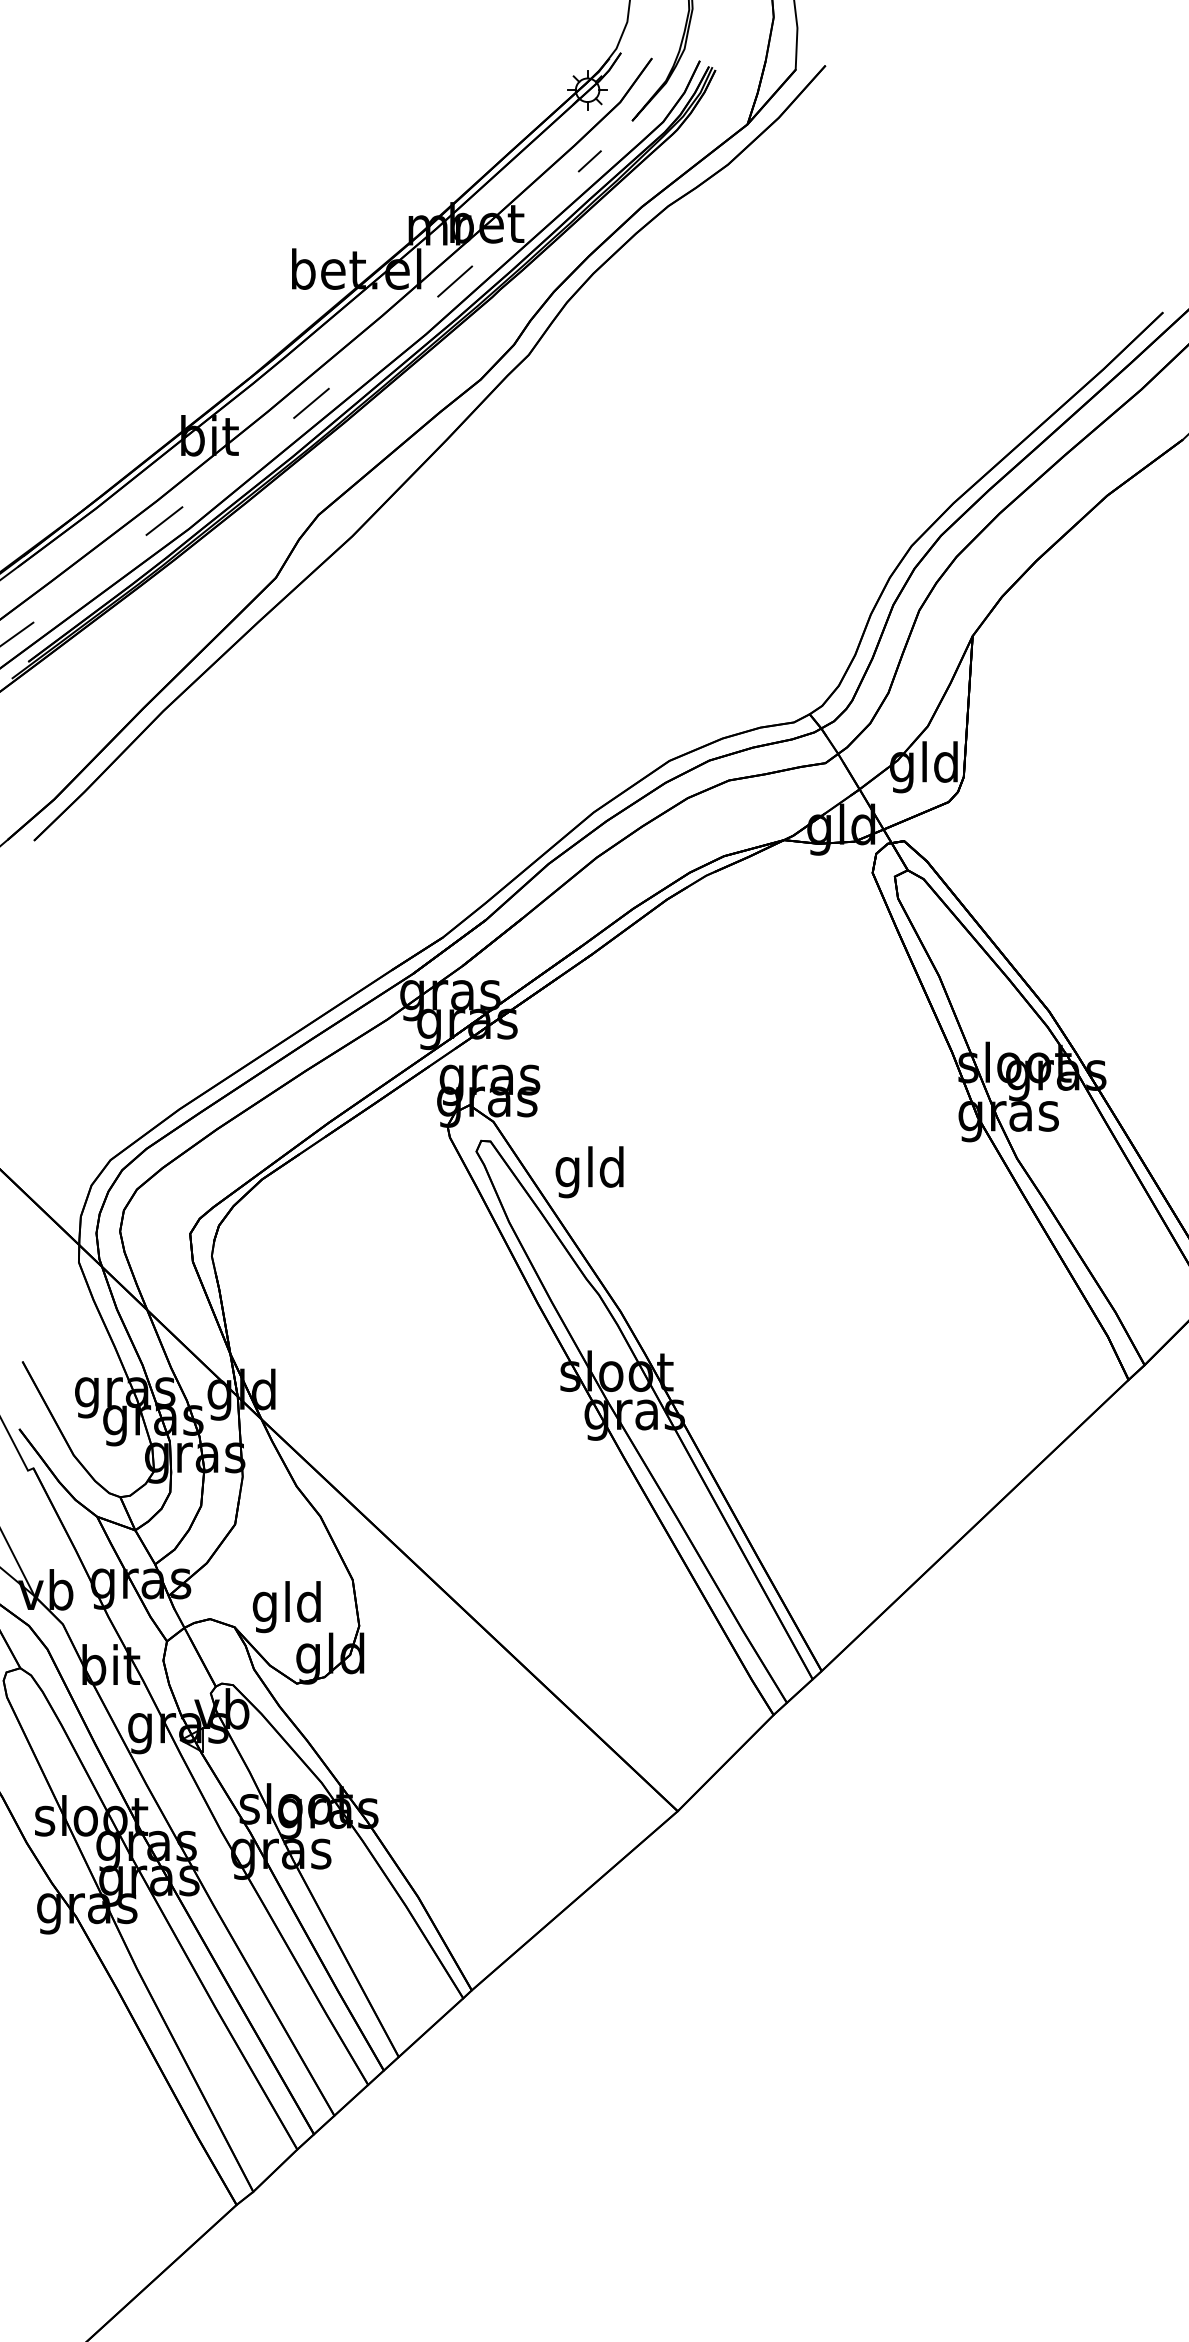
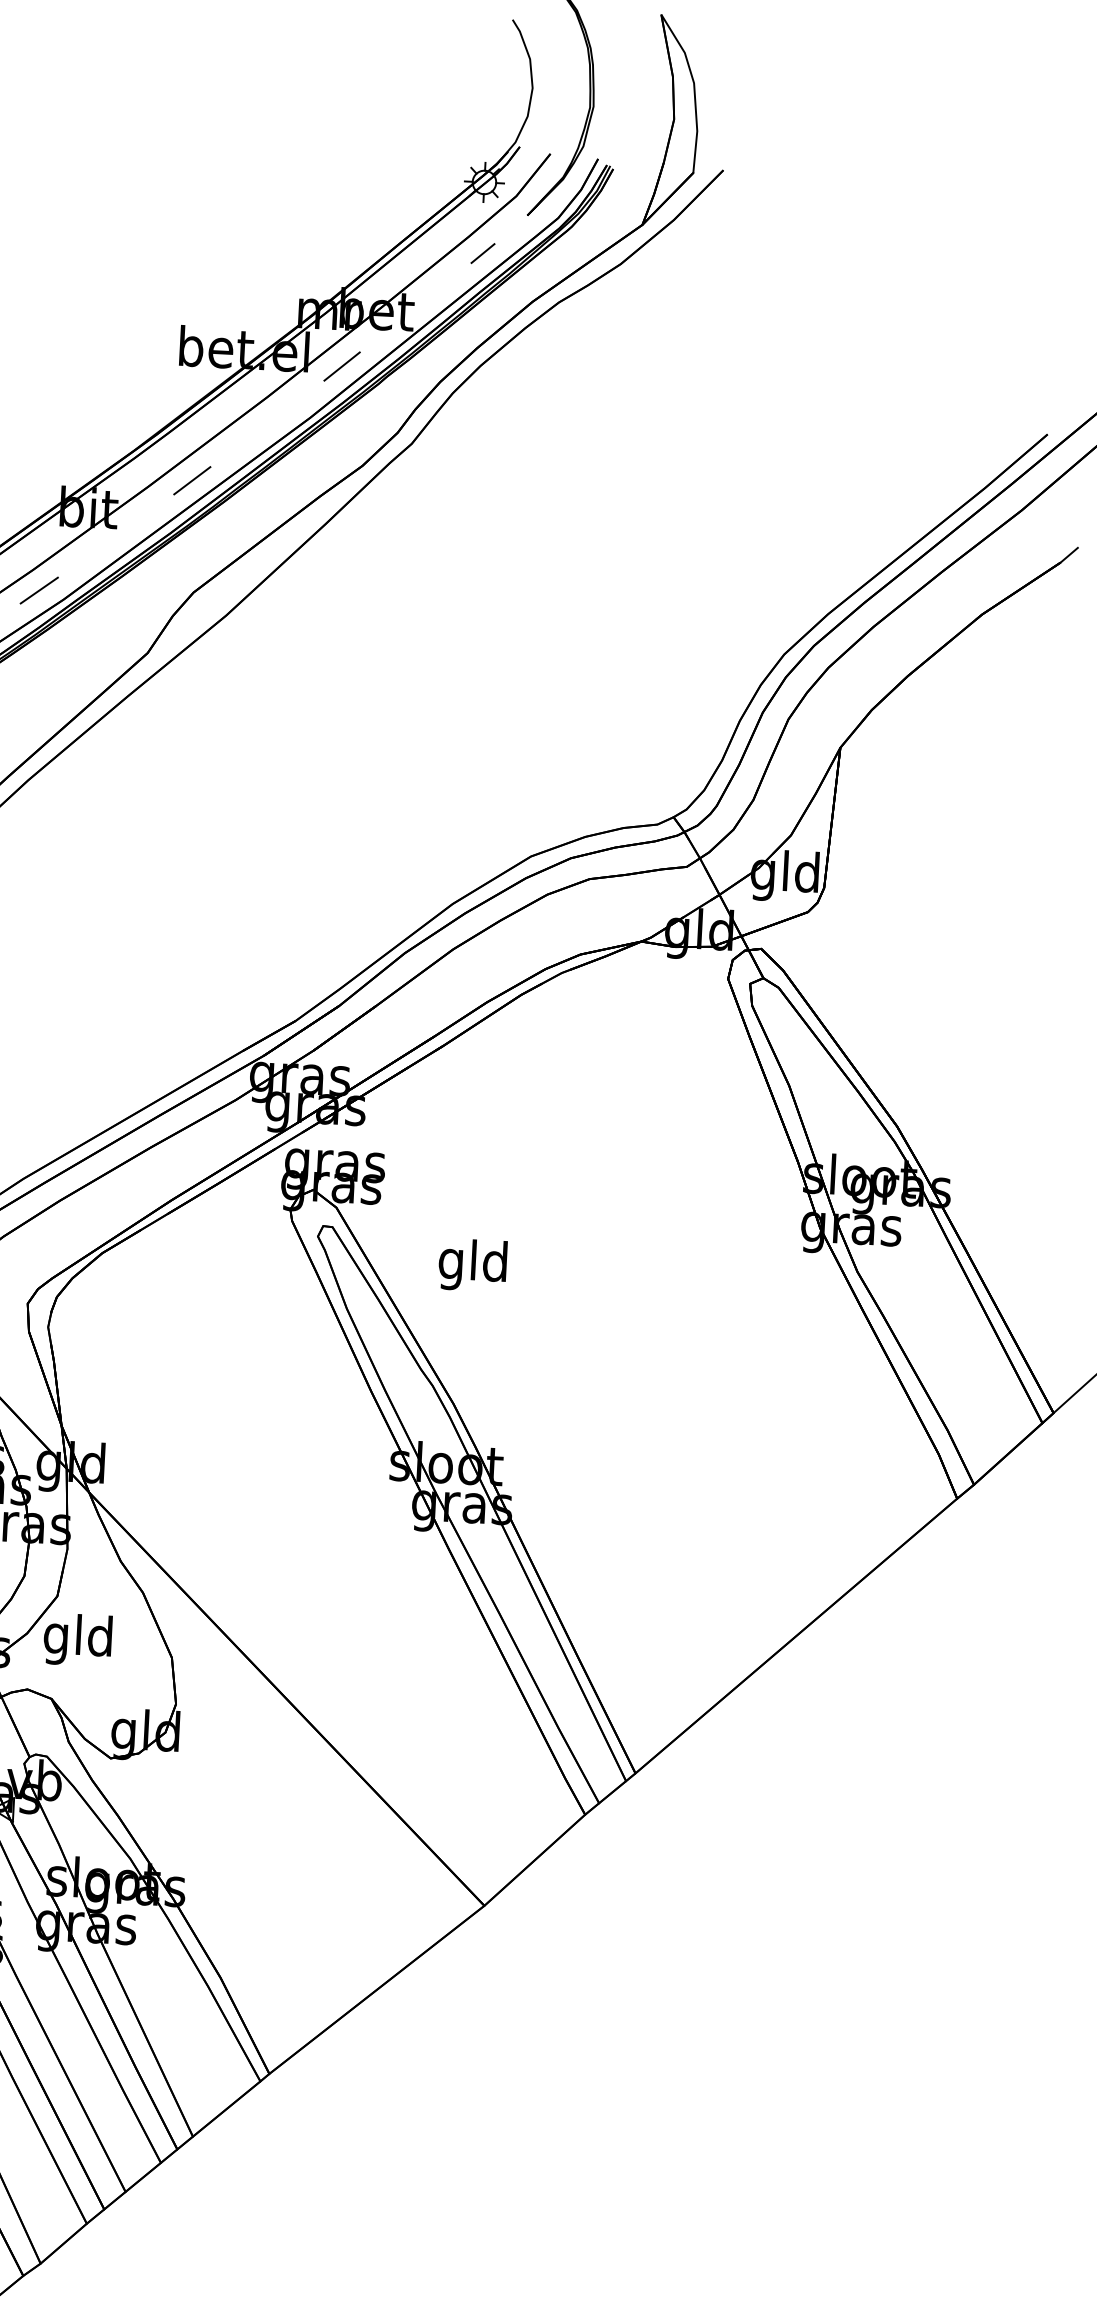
text: (589, 1172) -> (472, 1265), moved
text: (286, 1607) -> (77, 1640), moved

